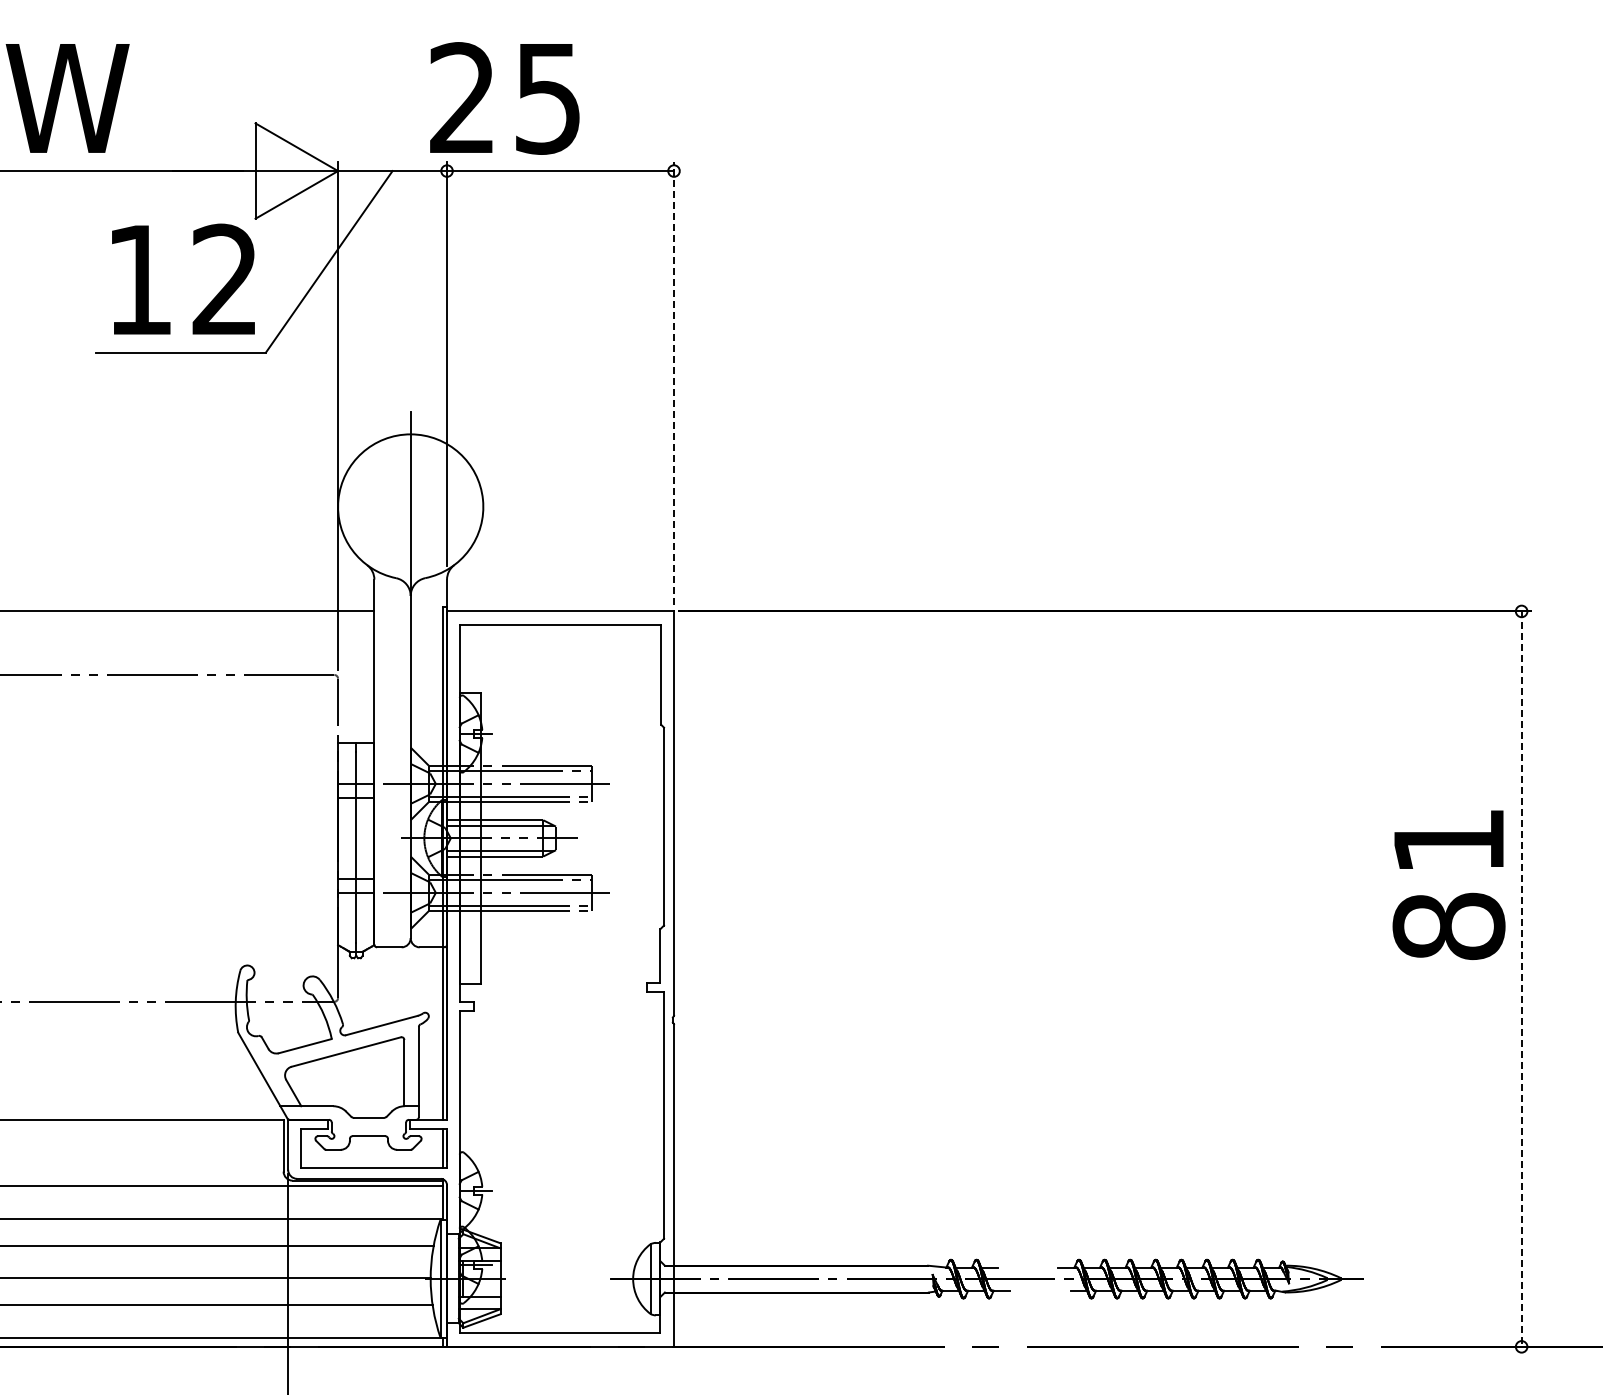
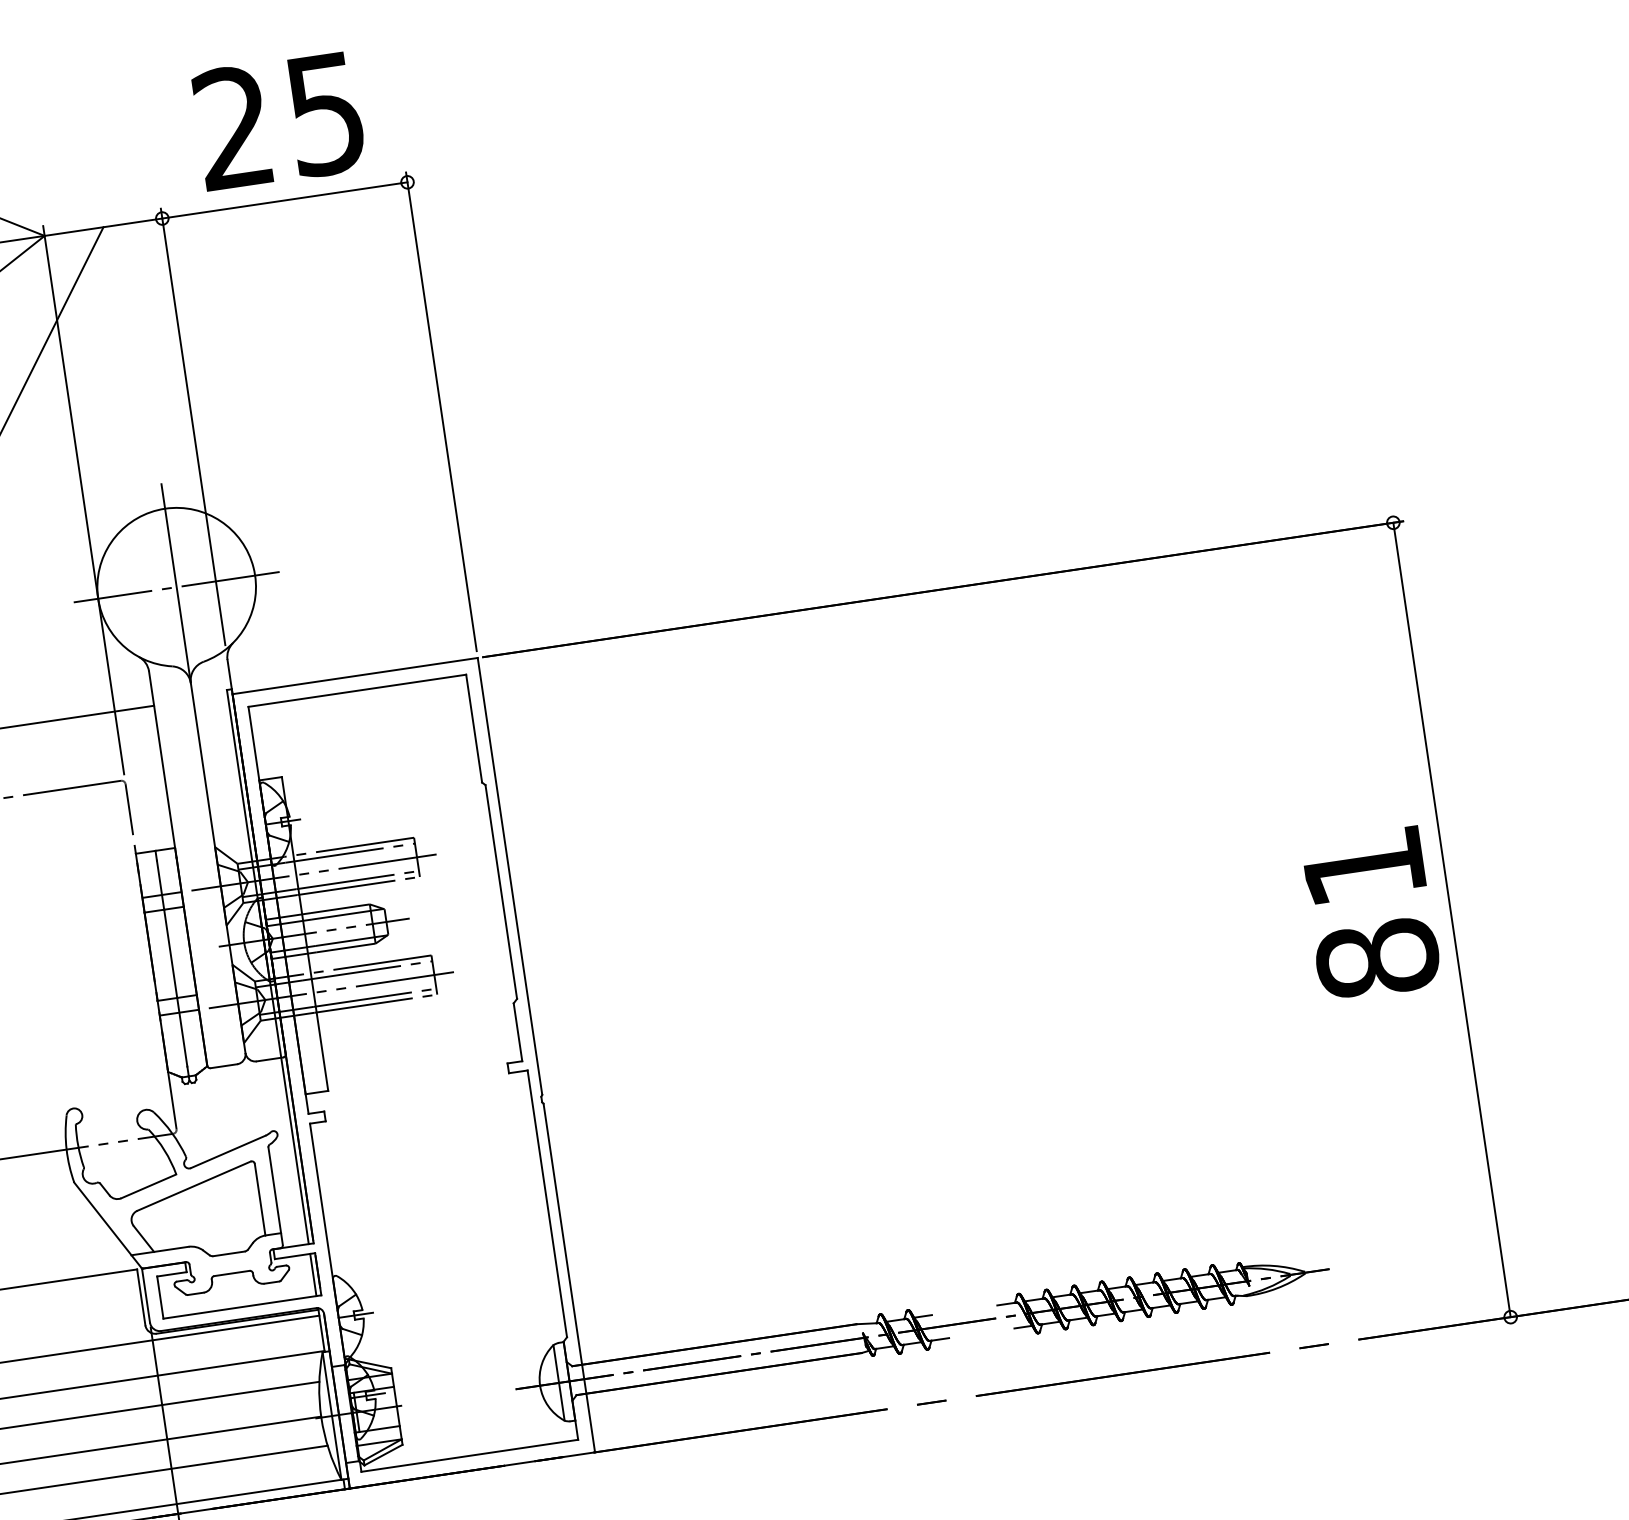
text: (504, 98) -> (278, 121), moved
line: (674, 383) -> (441, 411), dashed -> solid
line: (410, 507) -> (176, 587), added
text: (1448, 884) -> (1370, 913), moved
line: (1521, 979) -> (1451, 920), dashed -> solid

